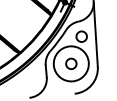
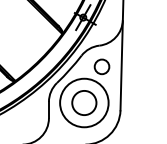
circle: (71, 63) -> (84, 102), size x1.67

